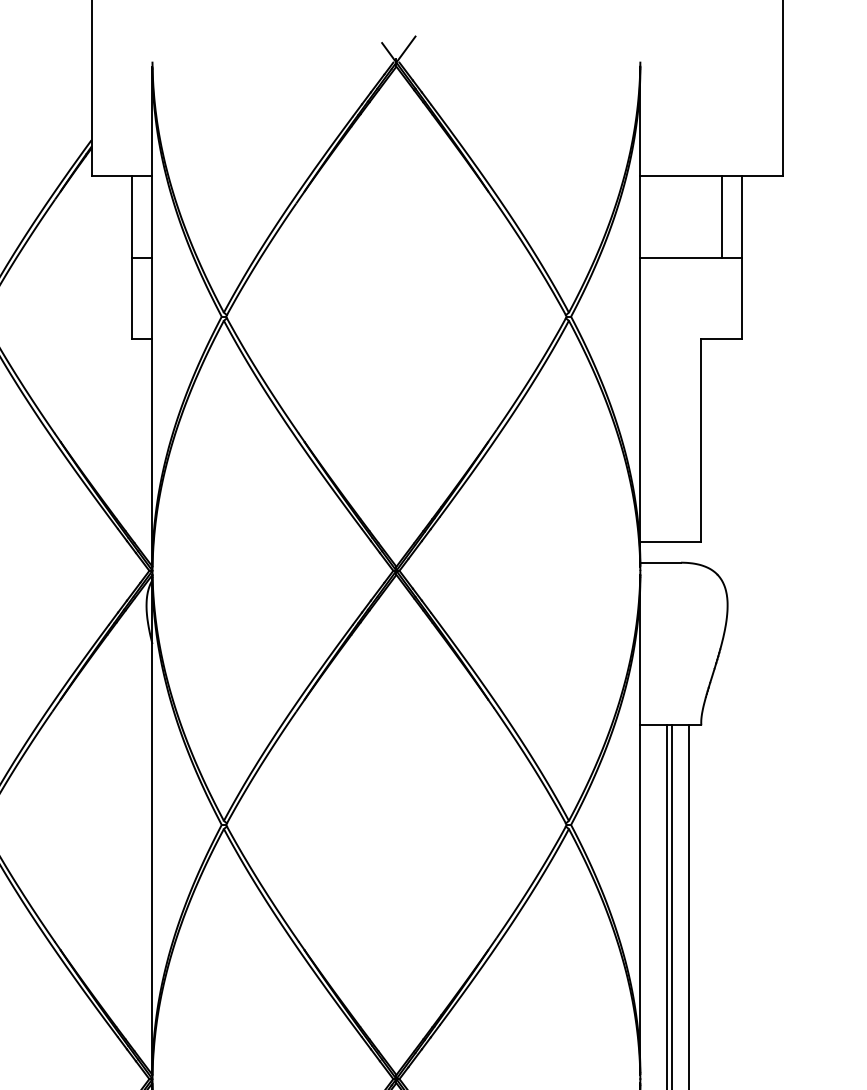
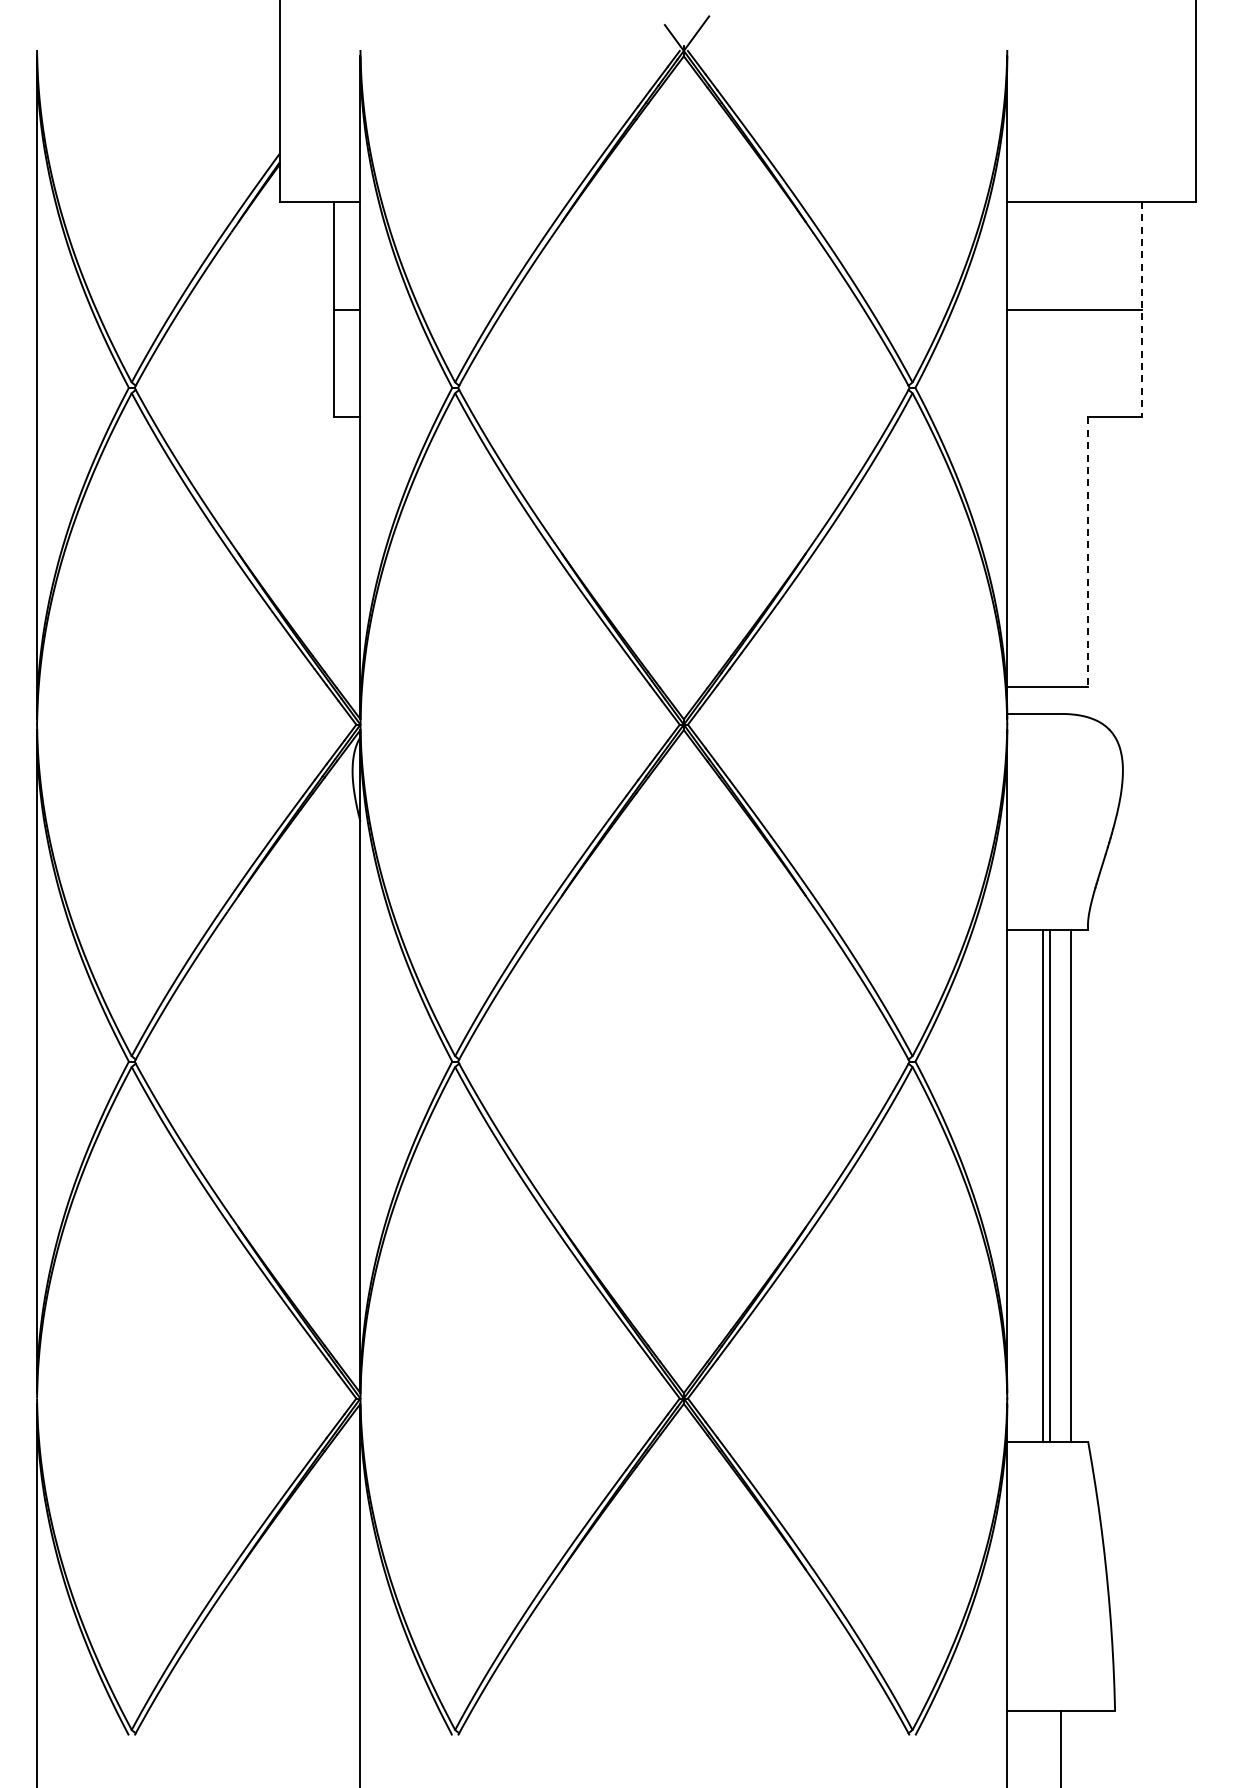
line: (722, 216) -> (1115, 255), removed
line: (742, 257) -> (1142, 309), solid -> dashed
line: (701, 440) -> (1088, 552), solid -> dashed

